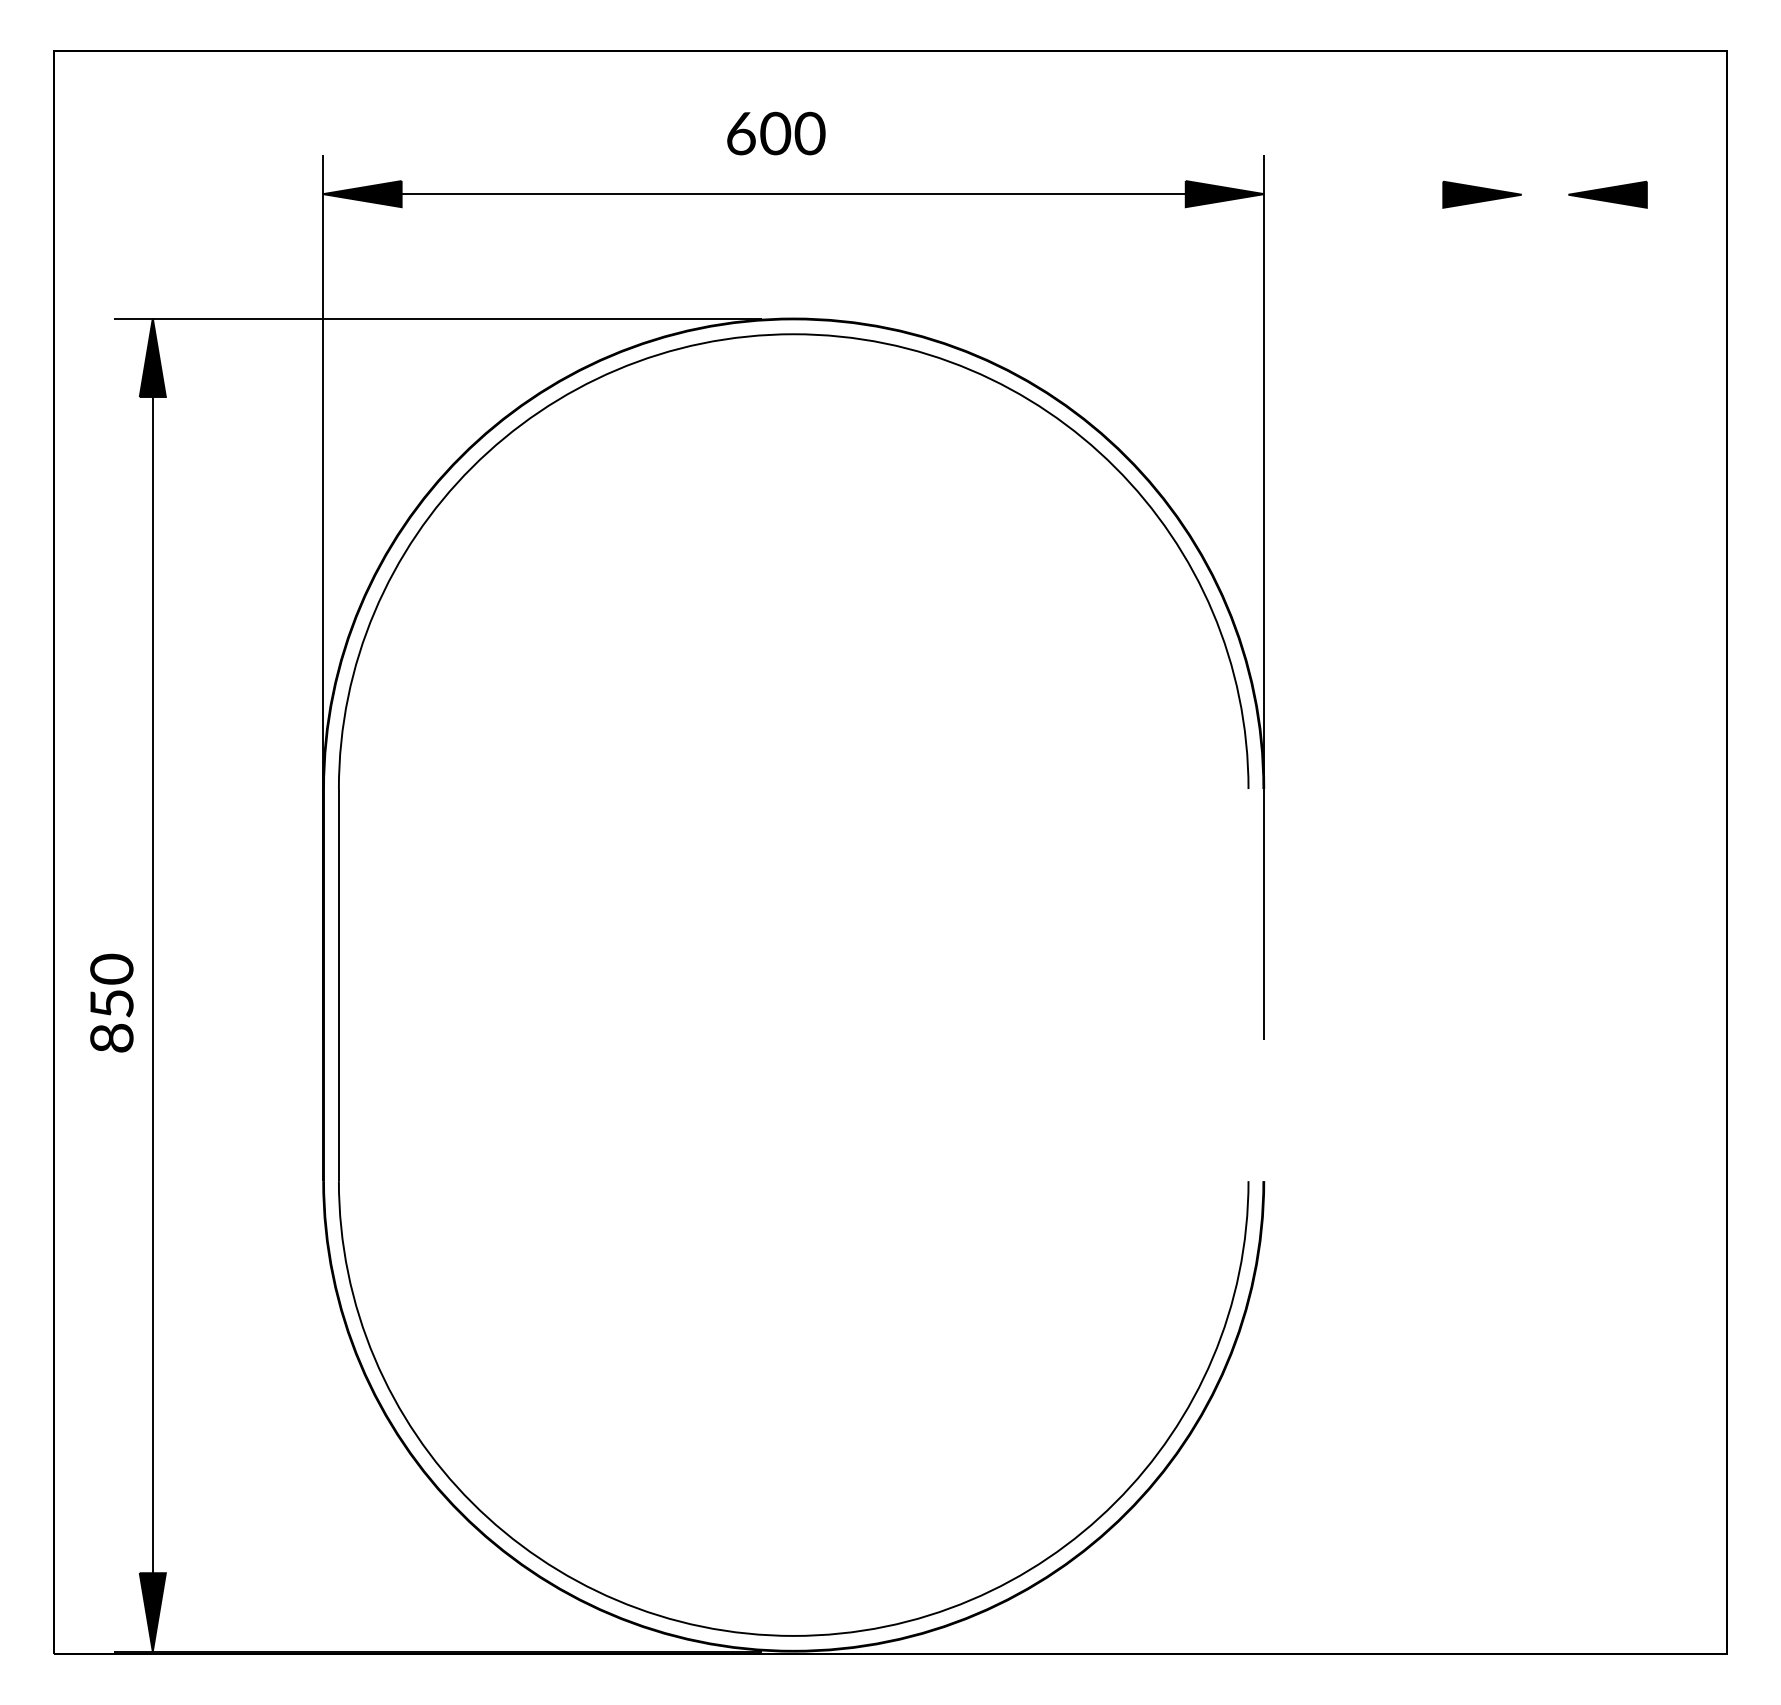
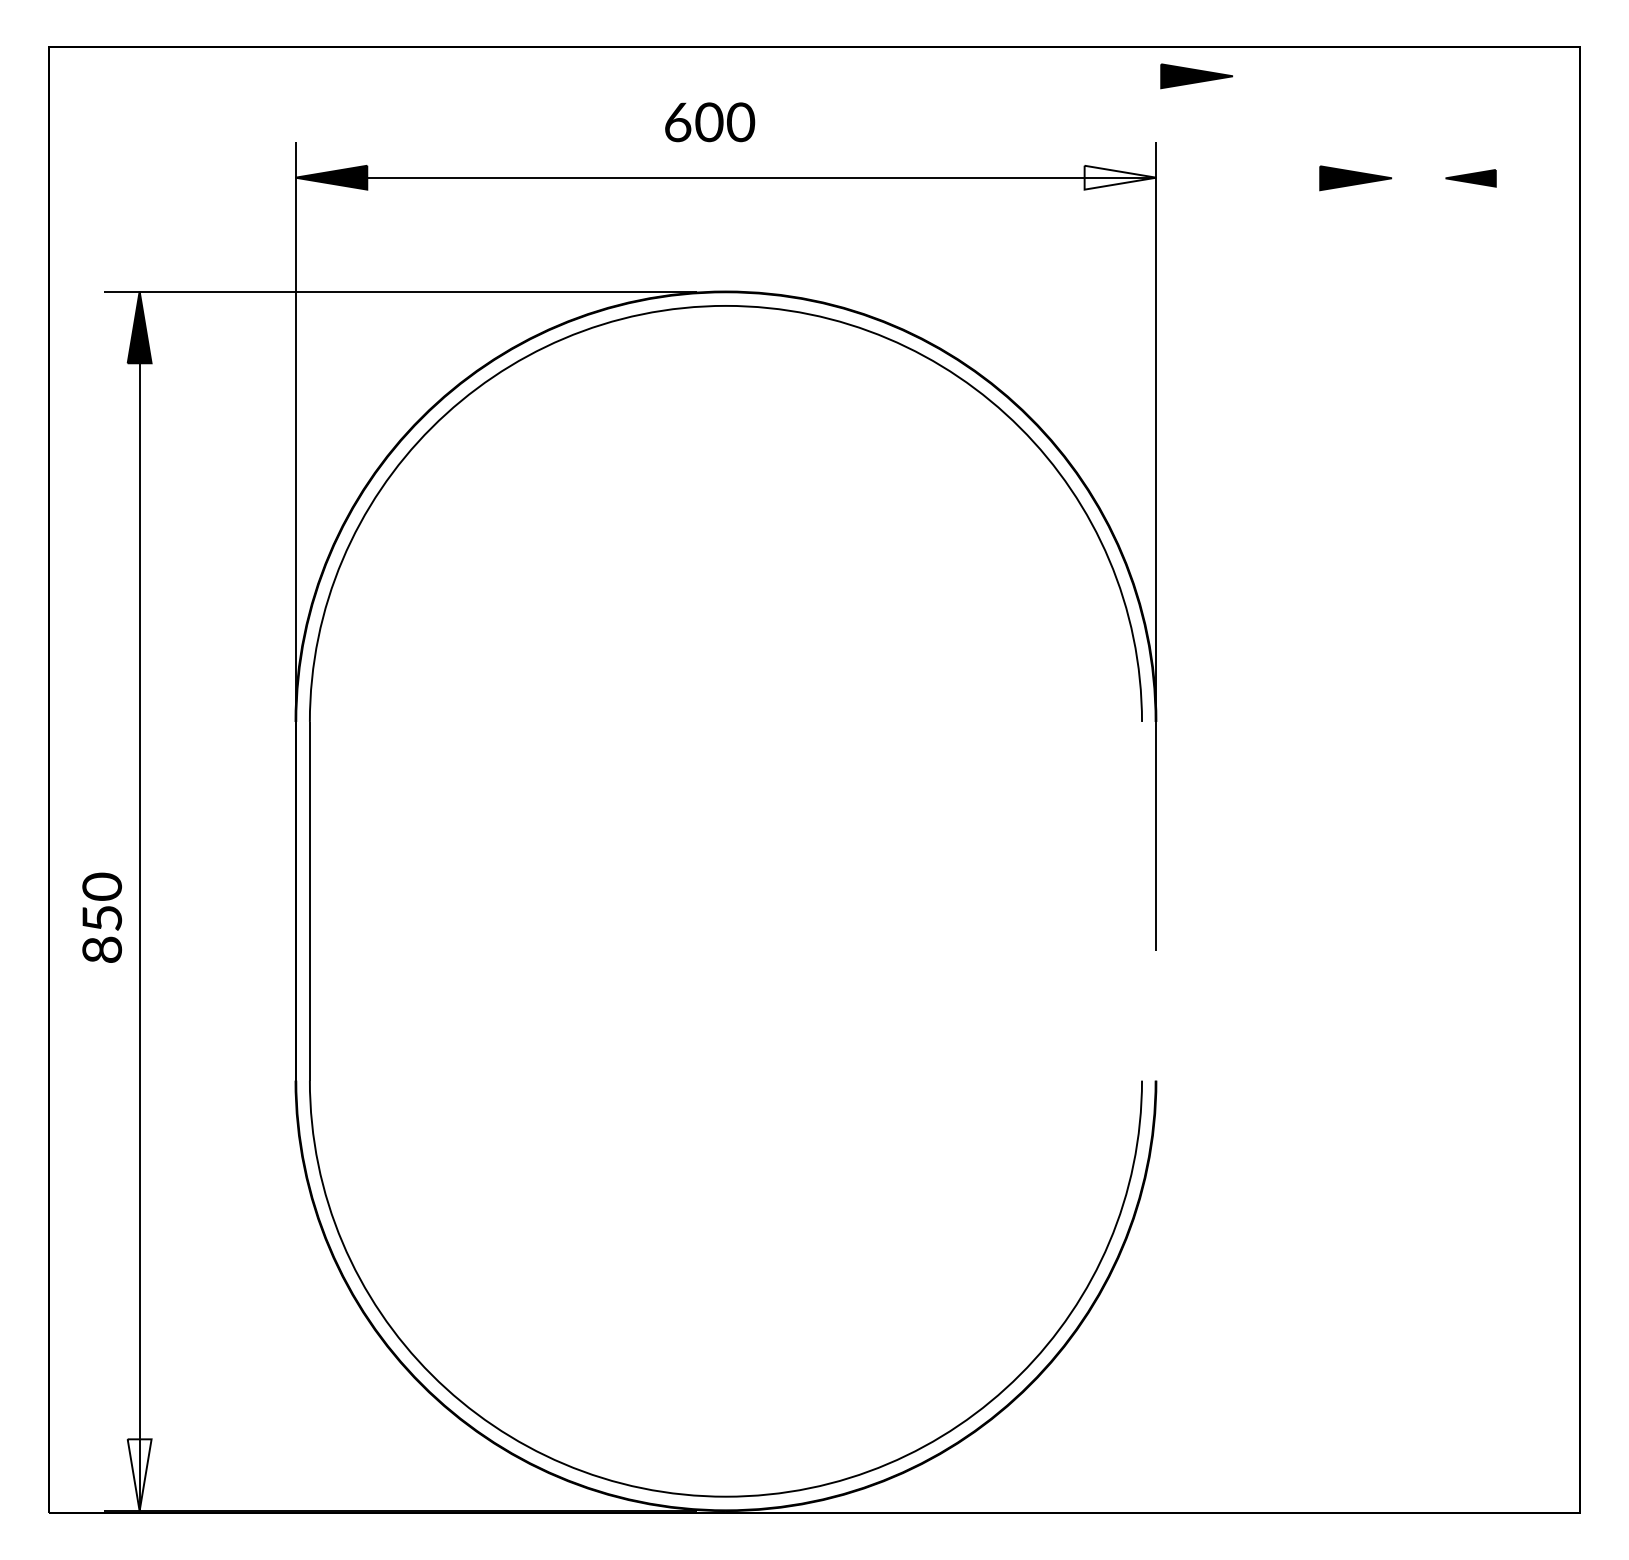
part: (1308, 83) -> (1196, 76), added
fill: (1224, 193) -> (1120, 177), removed
part: (1607, 195) -> (1470, 178), size x0.7
fill: (152, 1612) -> (139, 1475), removed

